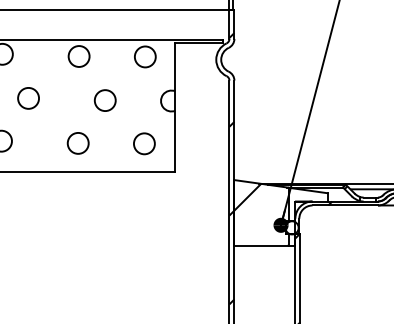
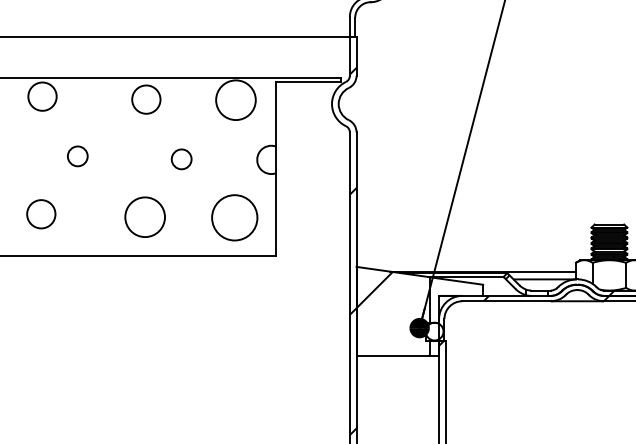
circle: (144, 57) -> (235, 100), size x1.4
circle: (28, 98) -> (77, 156), size x0.7
circle: (105, 100) -> (181, 159), size x0.7
circle: (78, 143) -> (145, 217), size x1.4
circle: (144, 143) -> (234, 217), size x1.6

